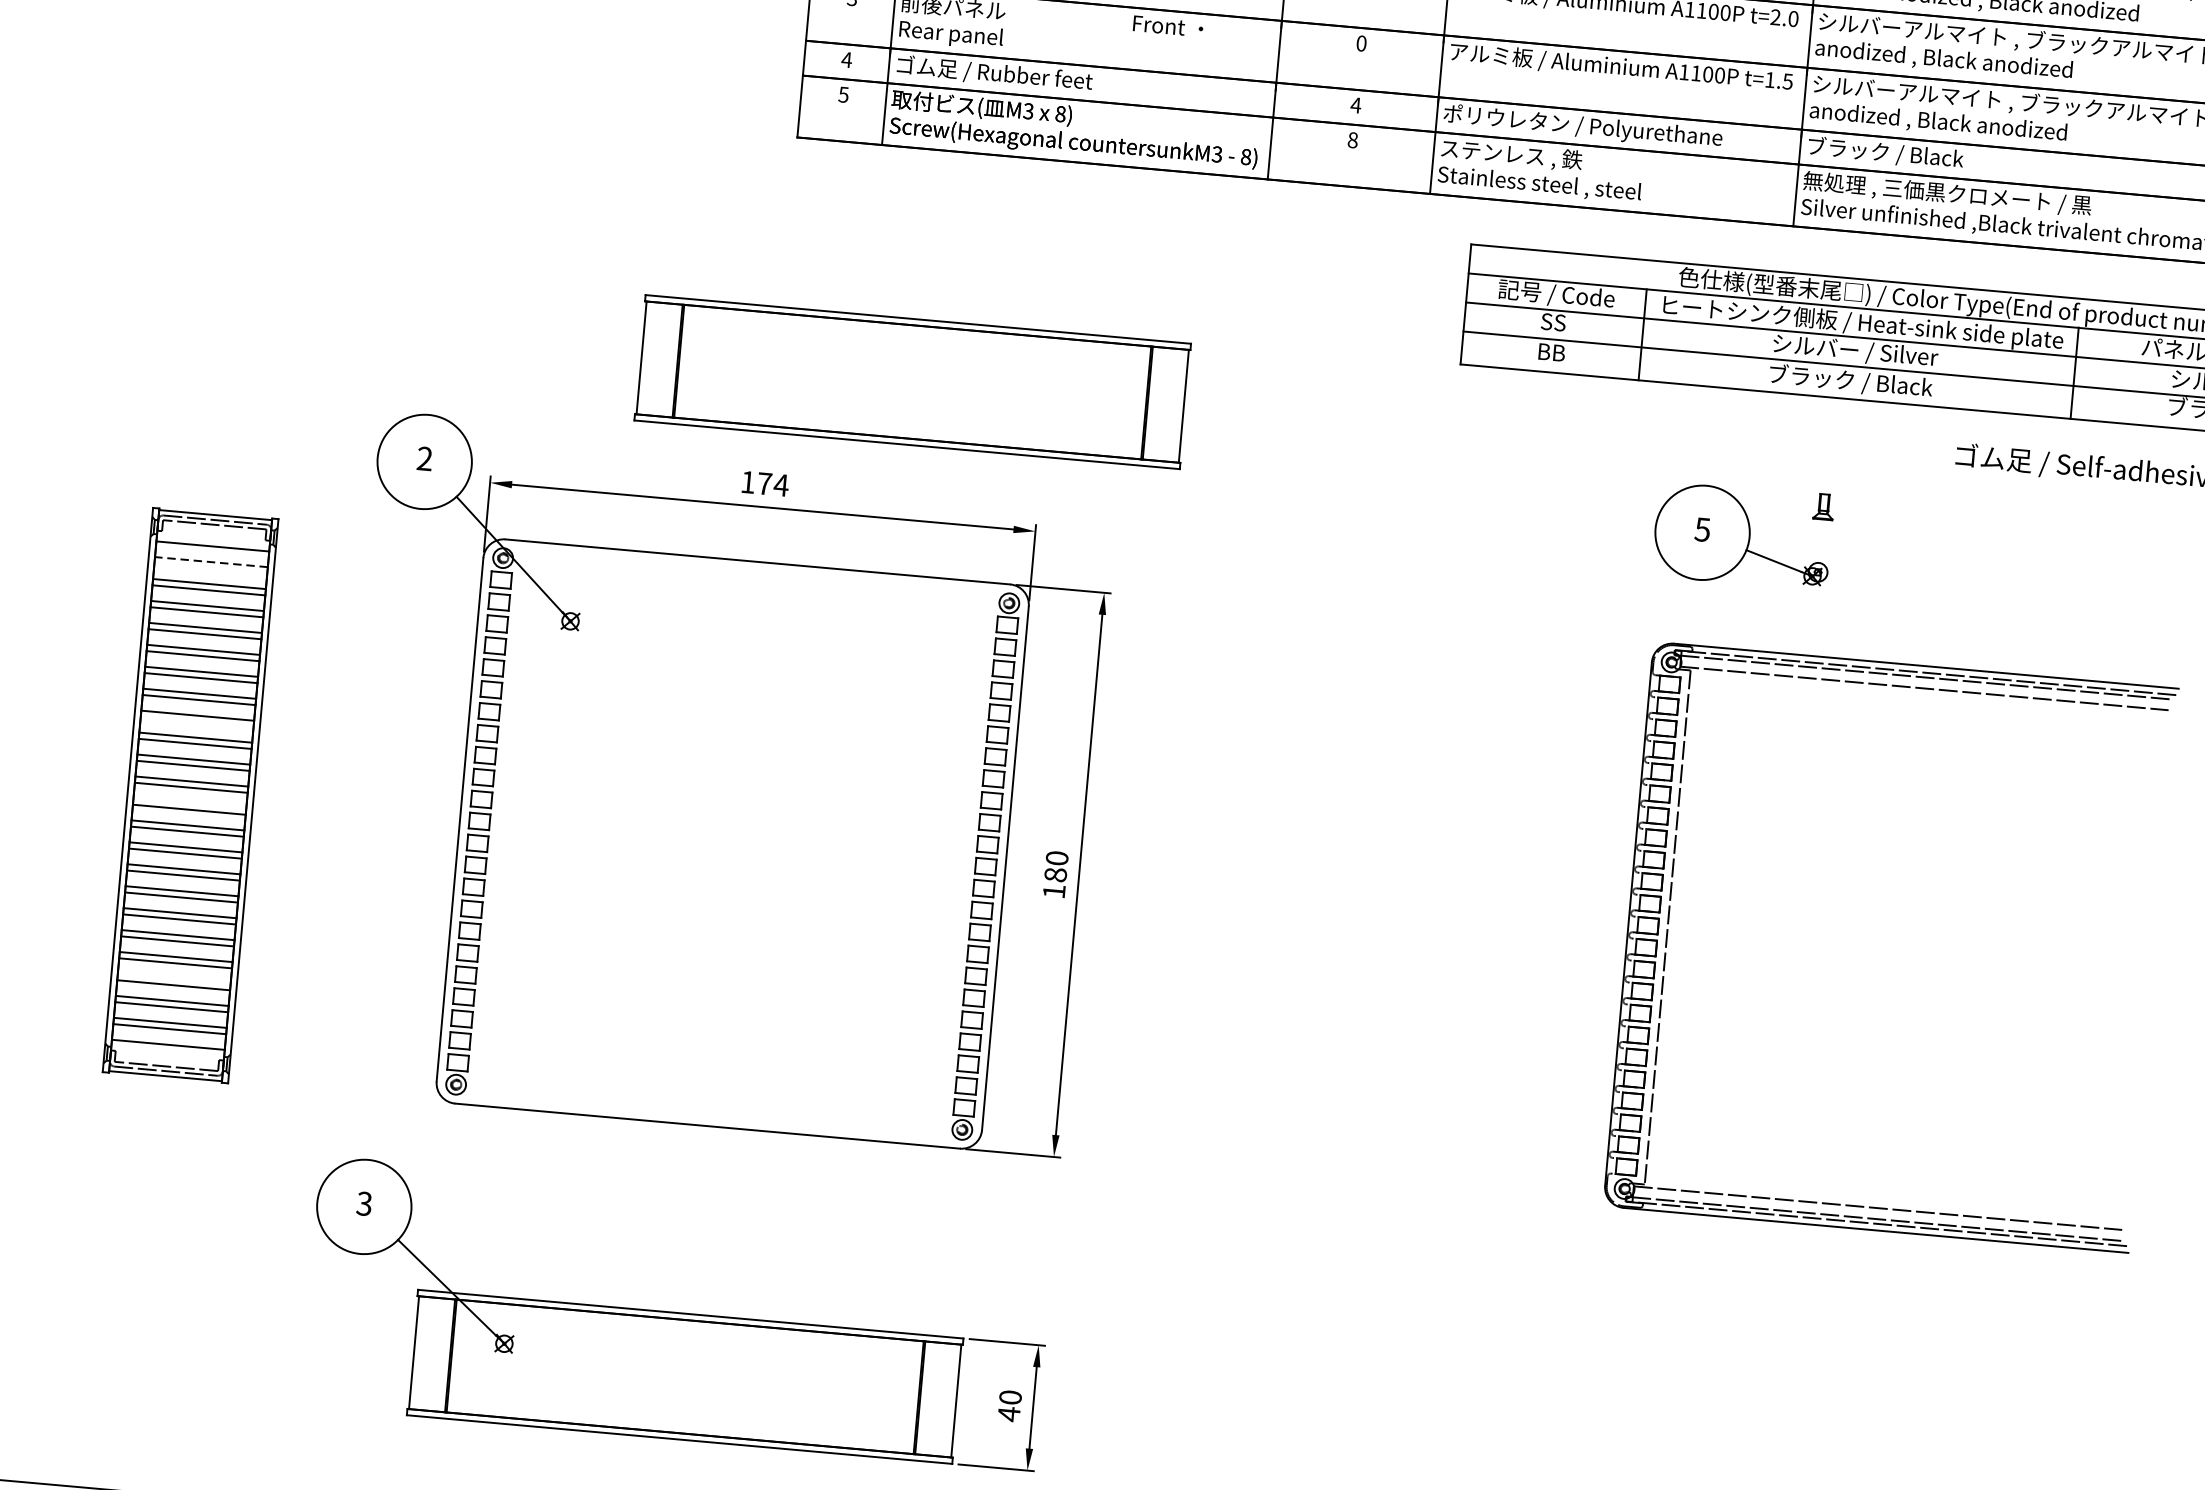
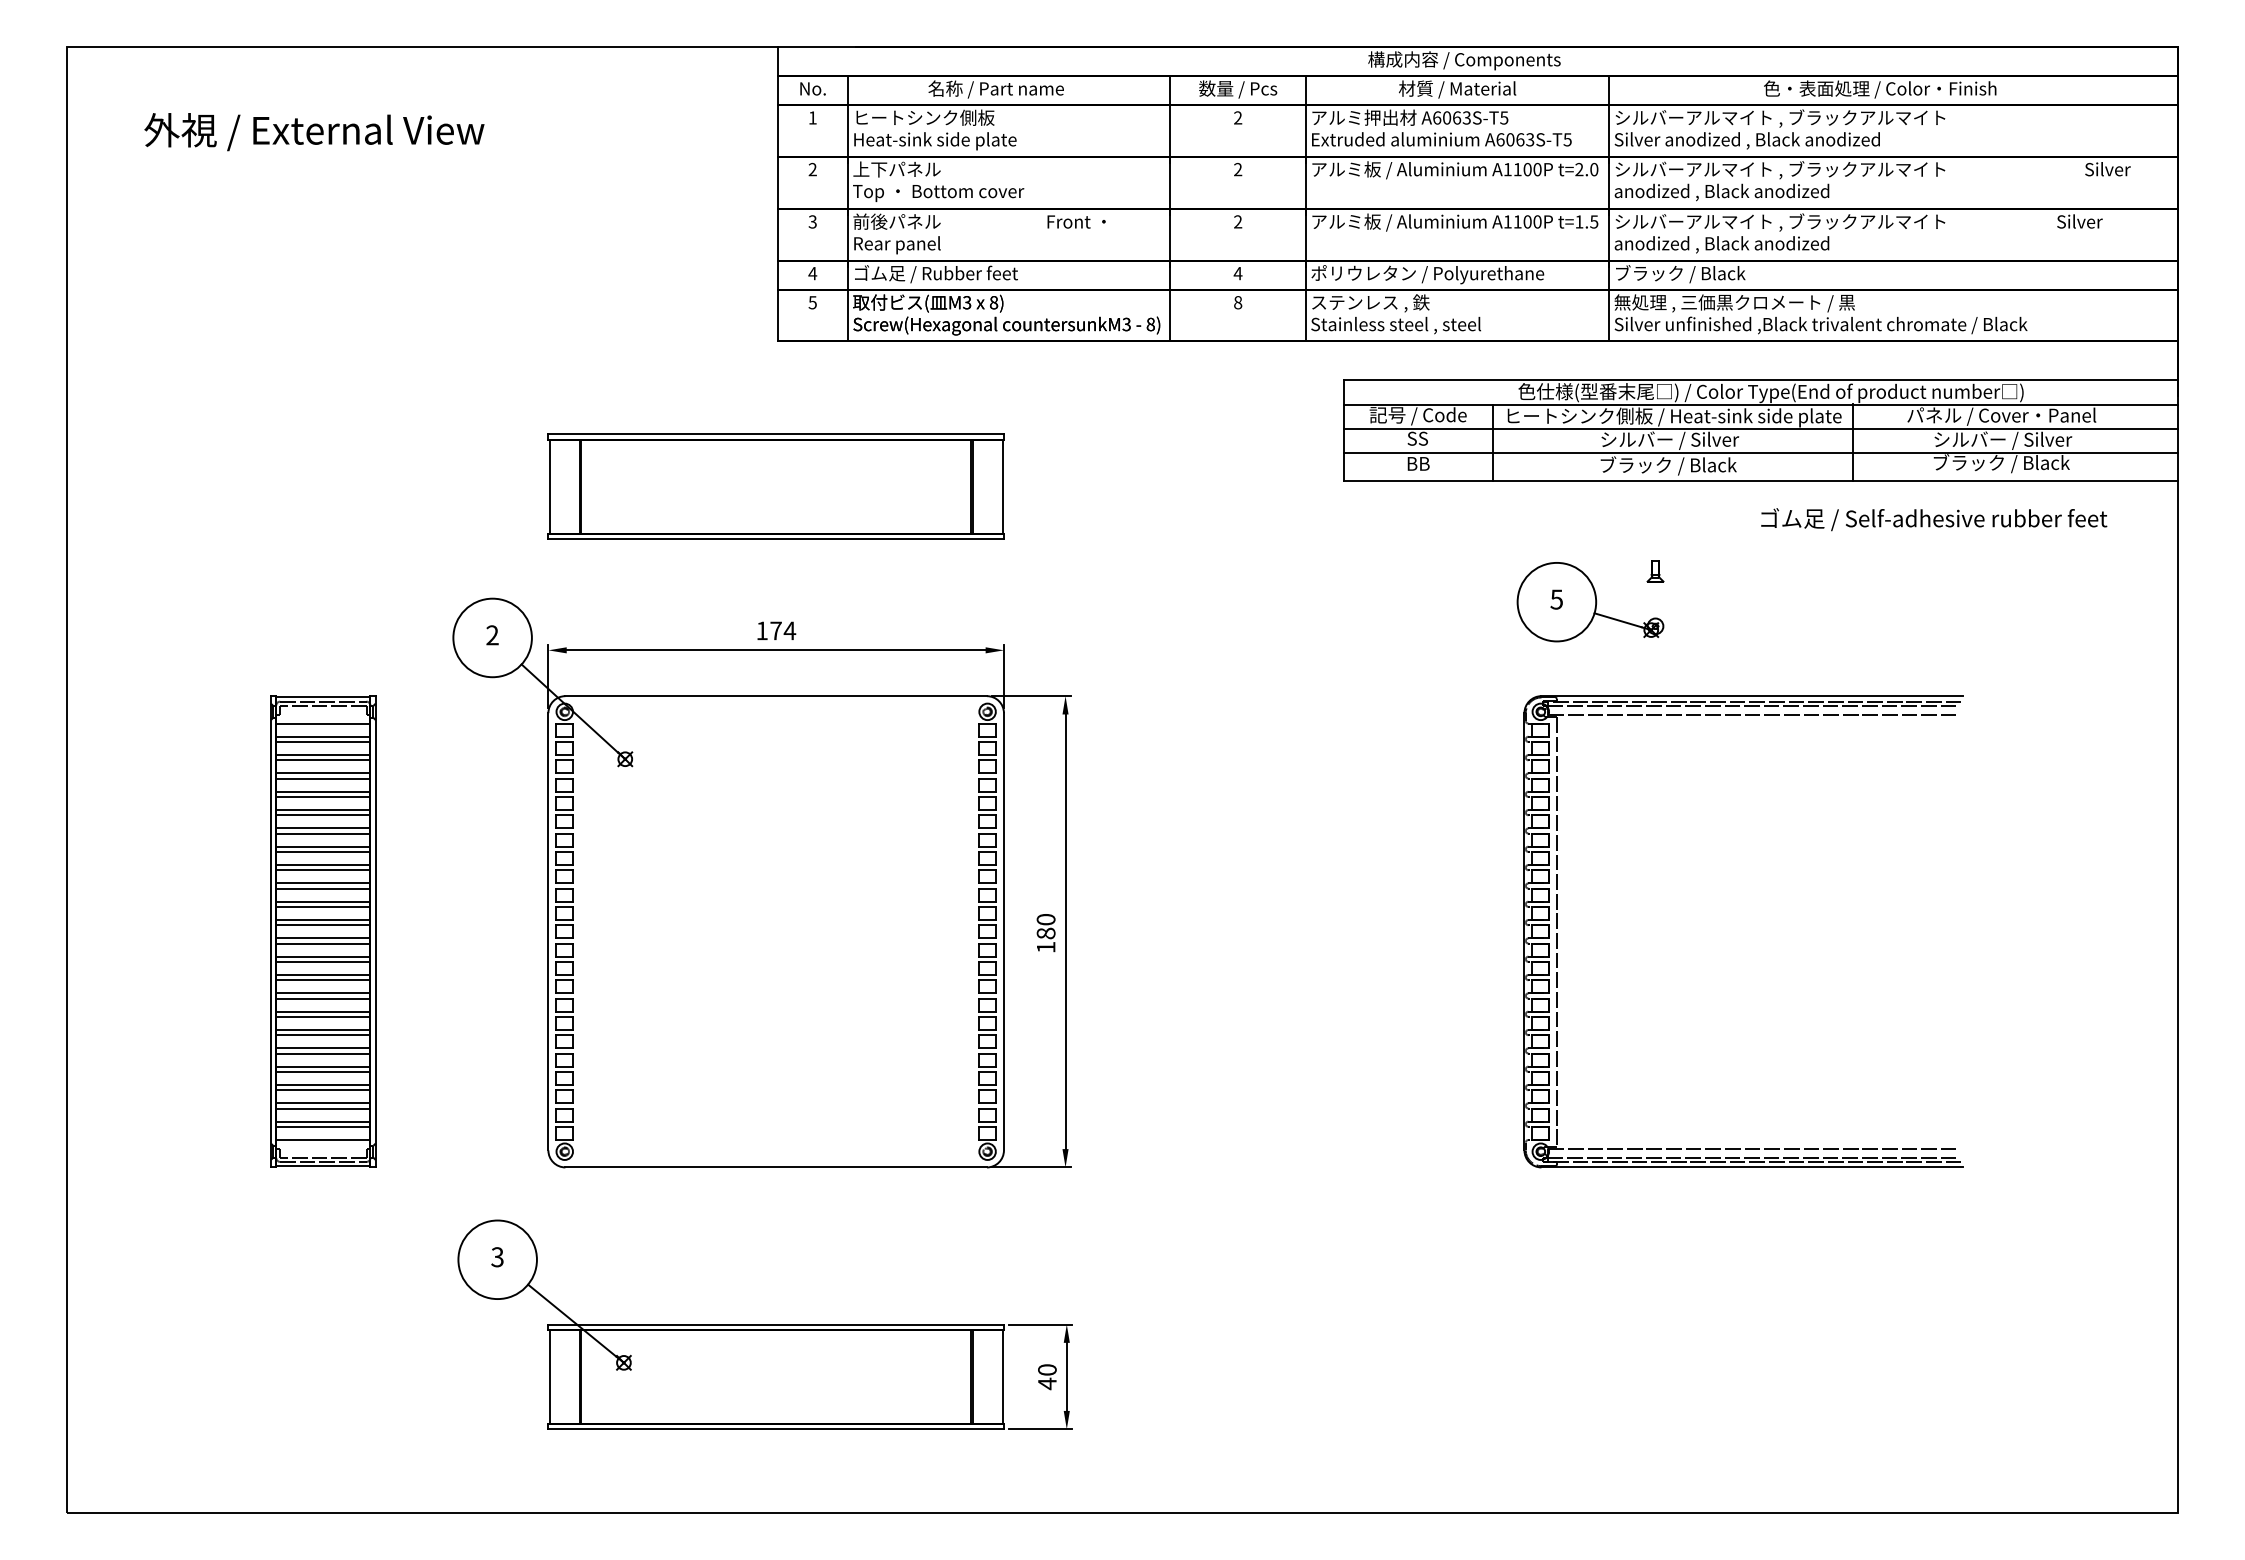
text: (1362, 43) -> (1238, 221), 0 -> 2
part: (911, 381) -> (775, 486), moved
line: (210, 561) -> (322, 736), dashed -> solid
line: (211, 567) -> (323, 741), added
line: (197, 722) -> (323, 870), added
line: (190, 803) -> (323, 938), added
line: (174, 978) -> (323, 1084), added

